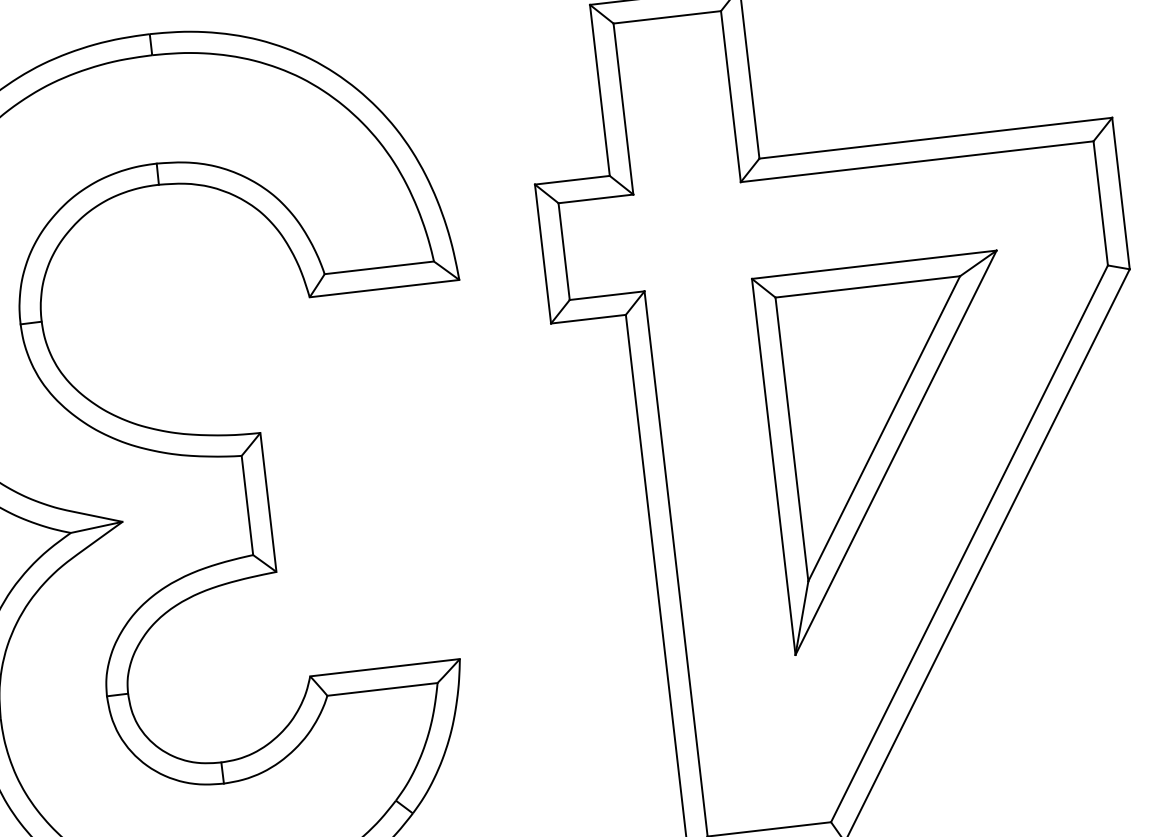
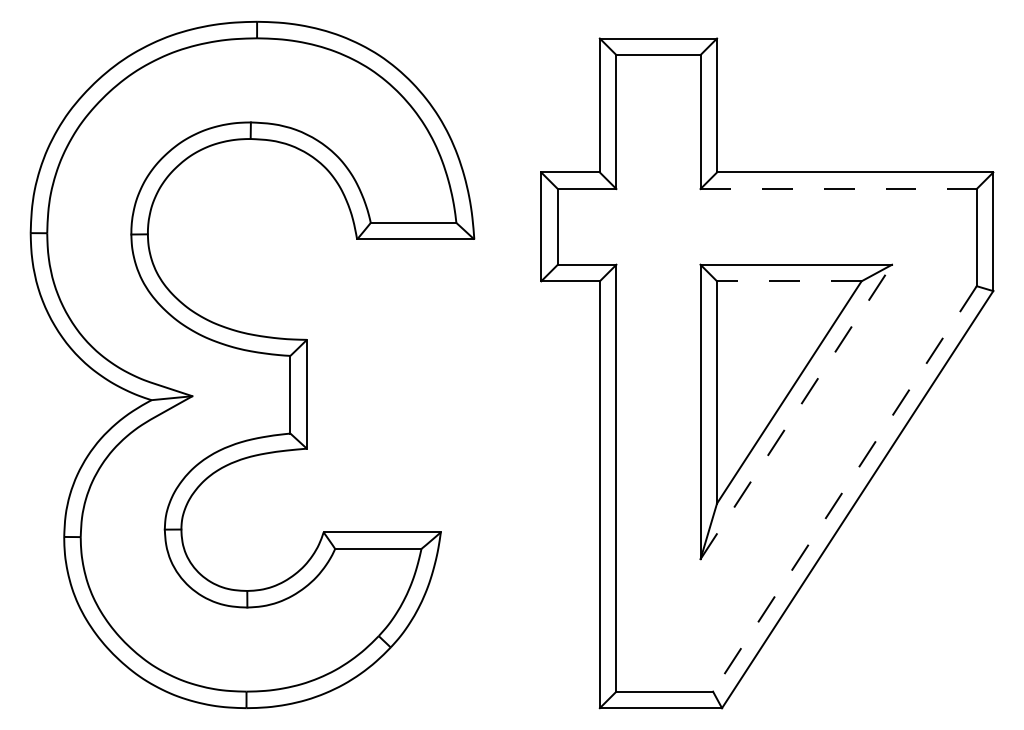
line: (918, 162) -> (839, 189), solid -> dashed
line: (866, 287) -> (788, 281), solid -> dashed
line: (896, 453) -> (796, 412), solid -> dashed
line: (968, 543) -> (844, 488), solid -> dashed

